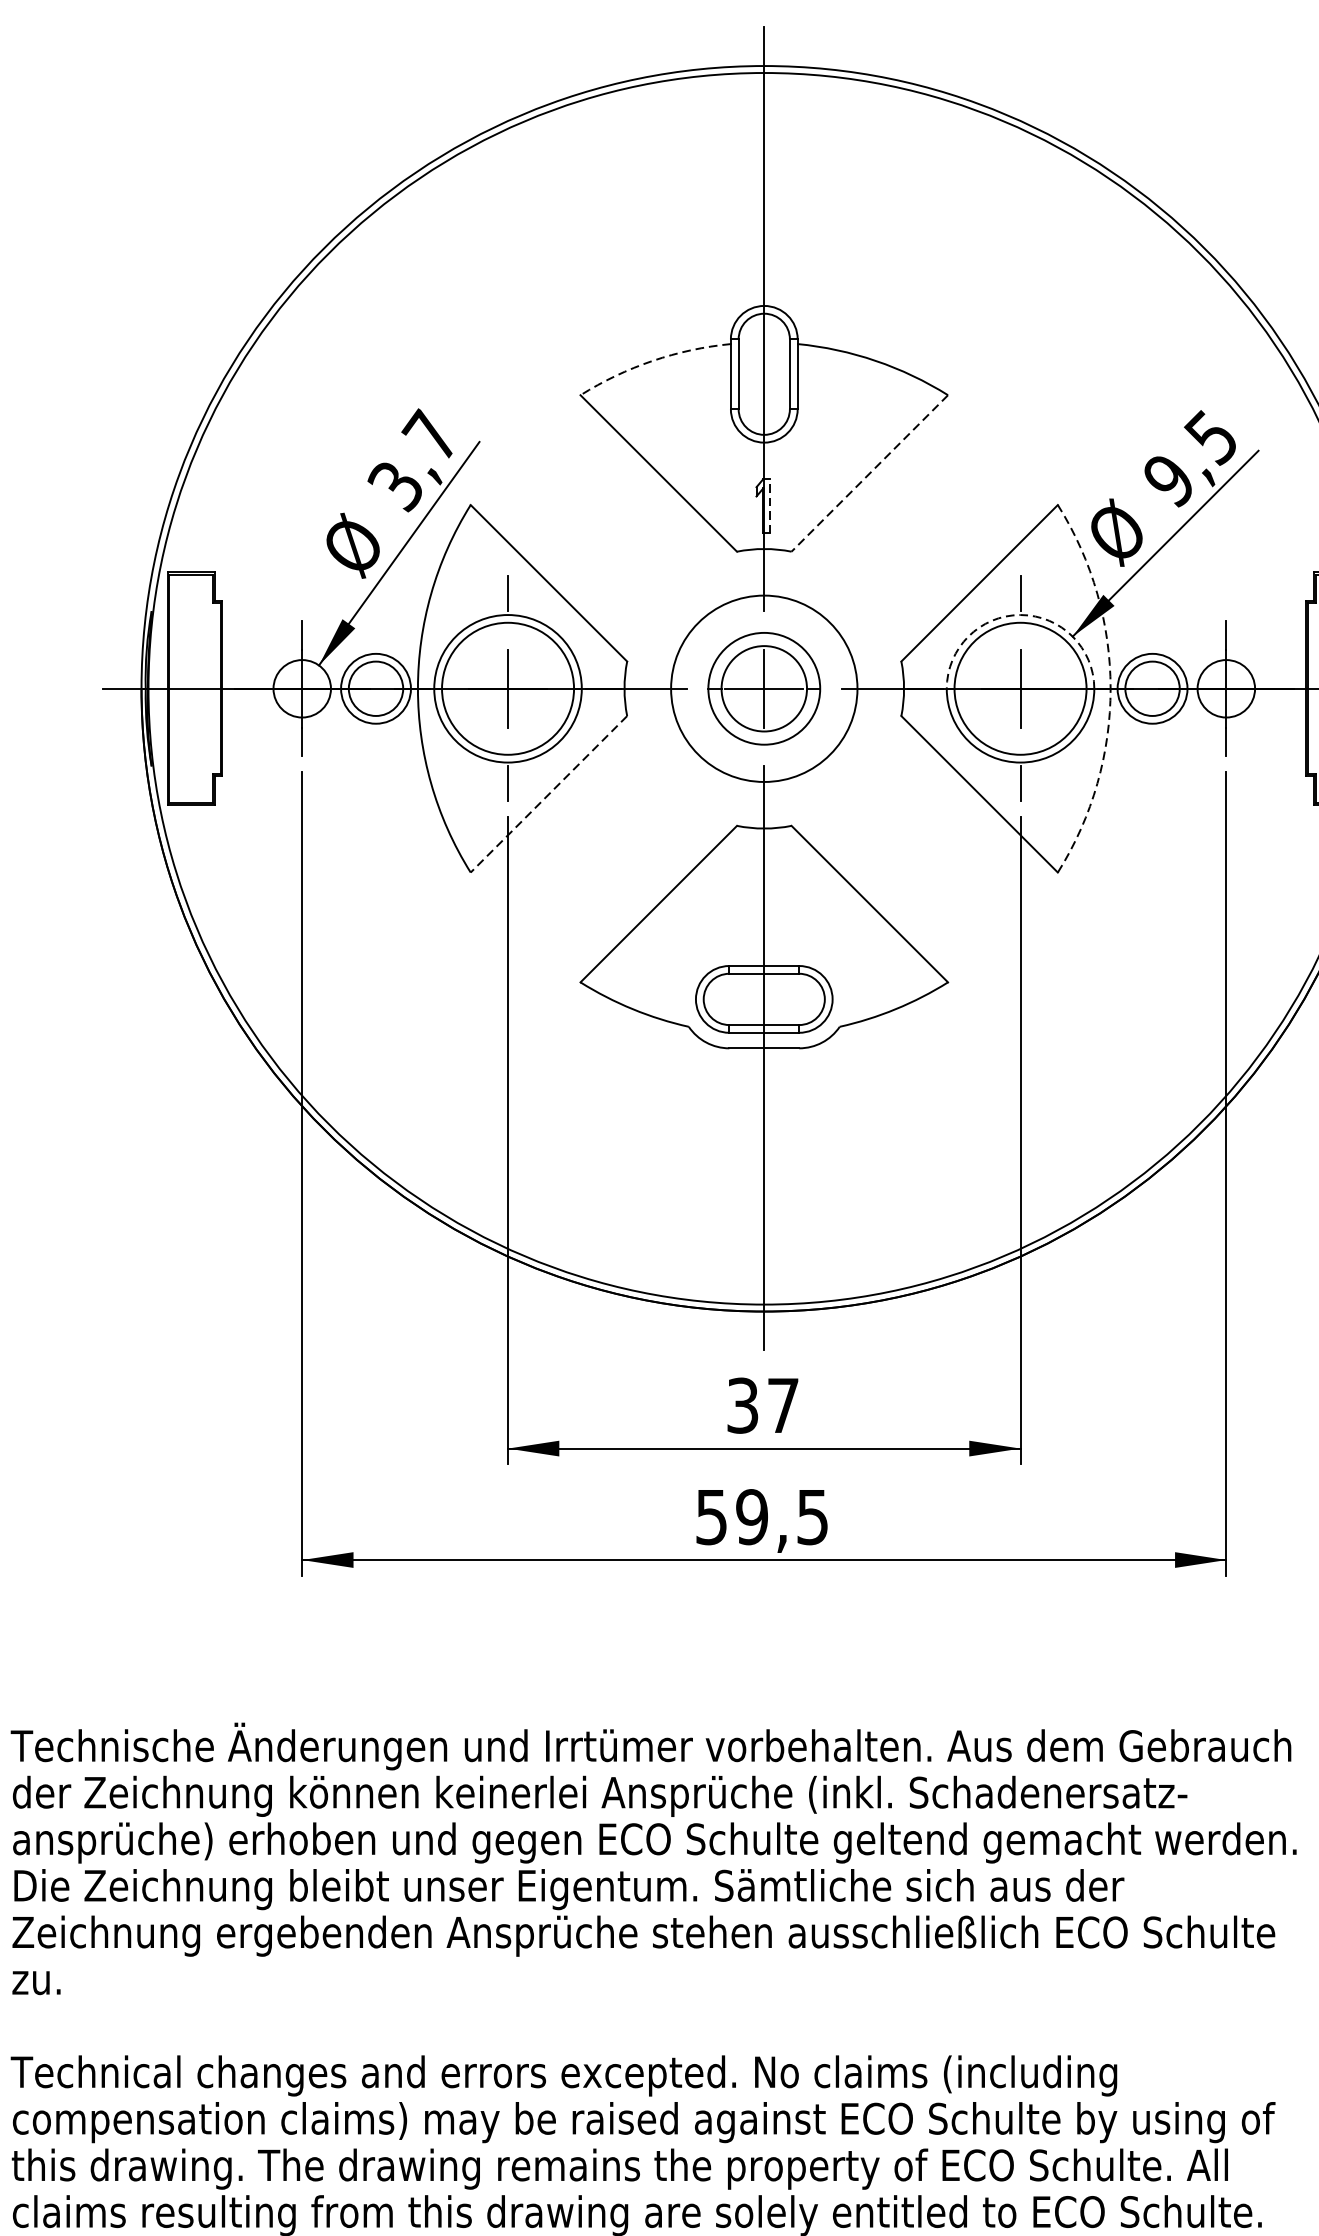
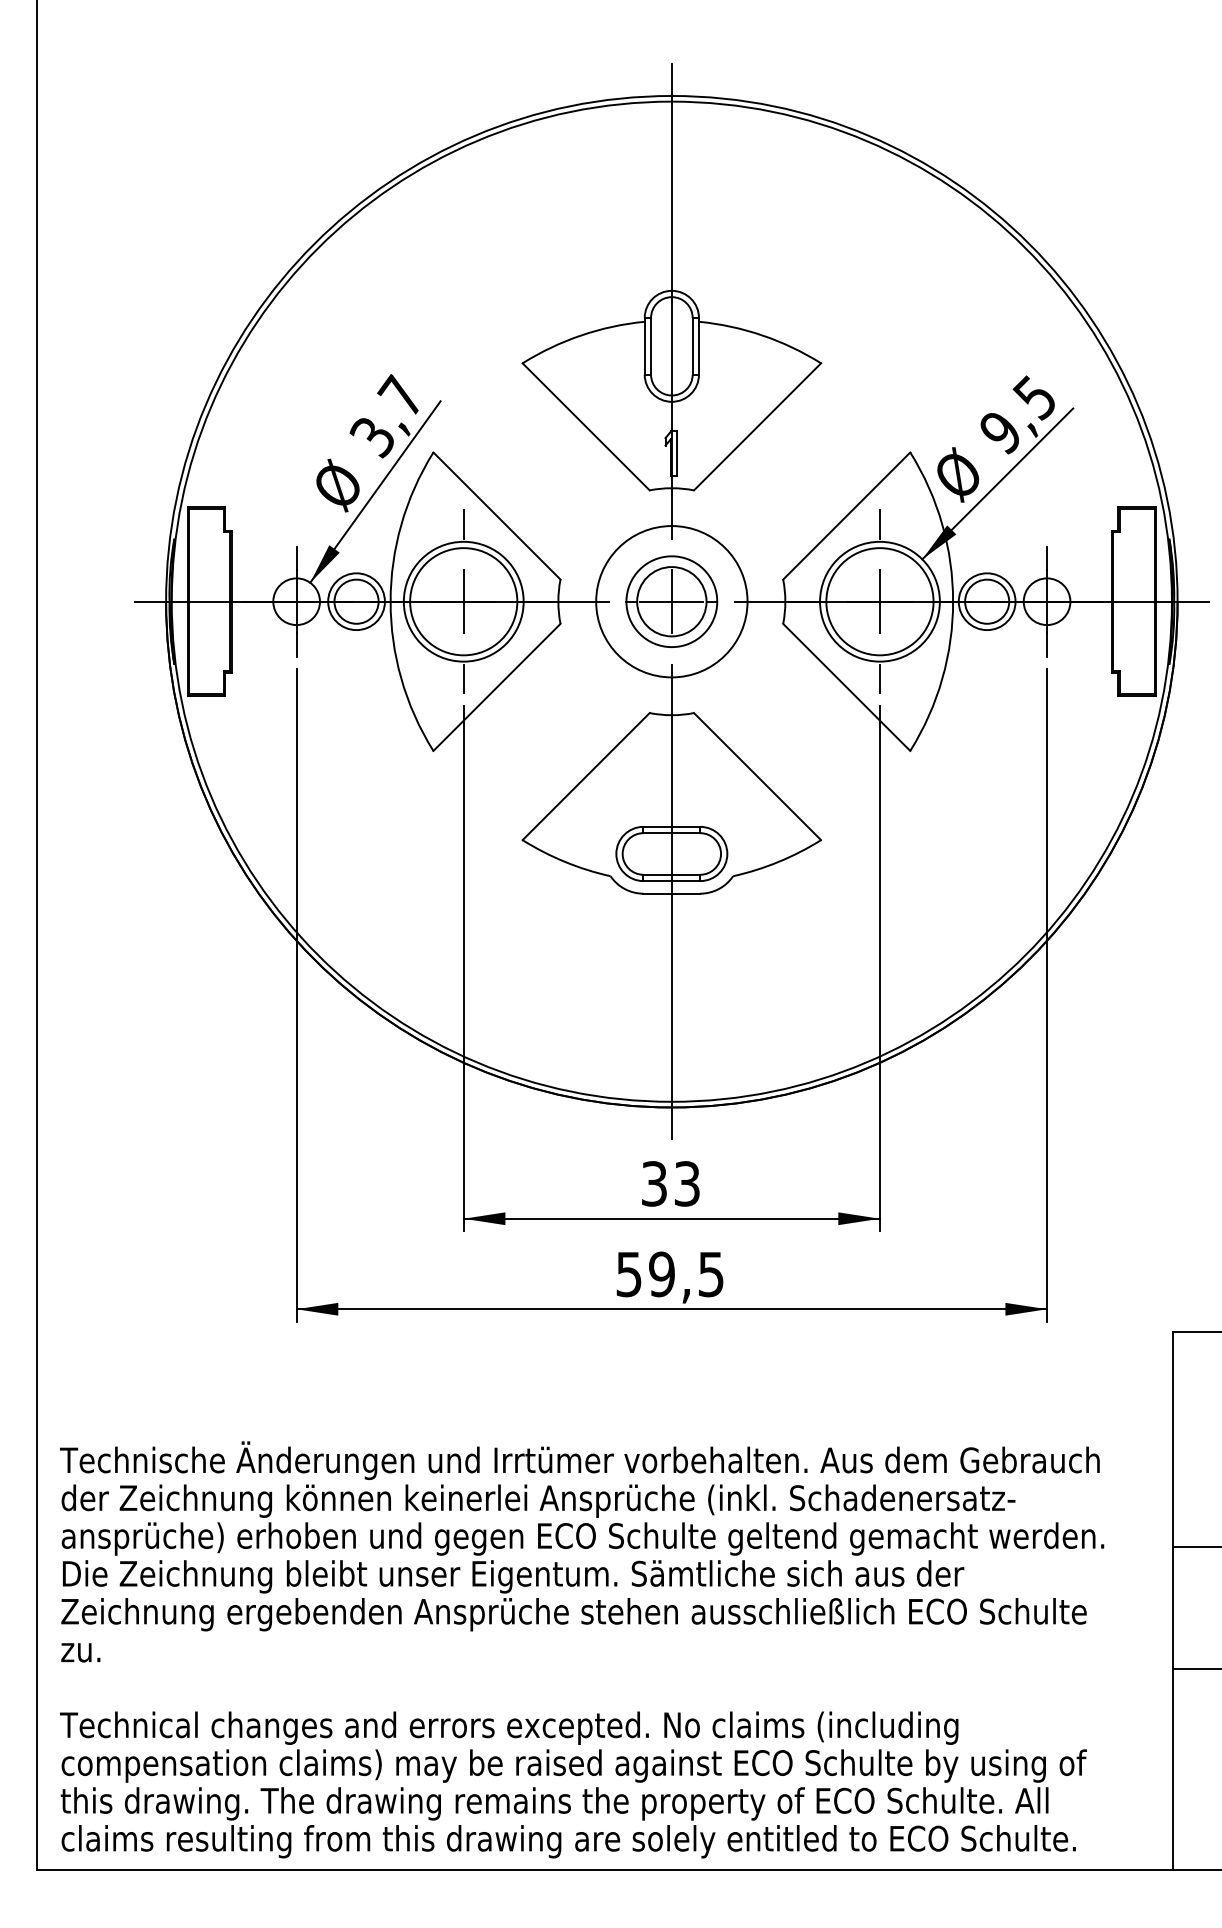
arc: (653, 360) -> (581, 335), dashed -> solid
line: (869, 473) -> (757, 426), dashed -> solid
line: (770, 506) -> (676, 453), dashed -> solid
arc: (1019, 614) -> (879, 541), dashed -> solid
arc: (1111, 688) -> (953, 601), dashed -> solid
line: (548, 794) -> (496, 687), dashed -> solid
text: (783, 1405) -> (687, 1183), 37 -> 33

